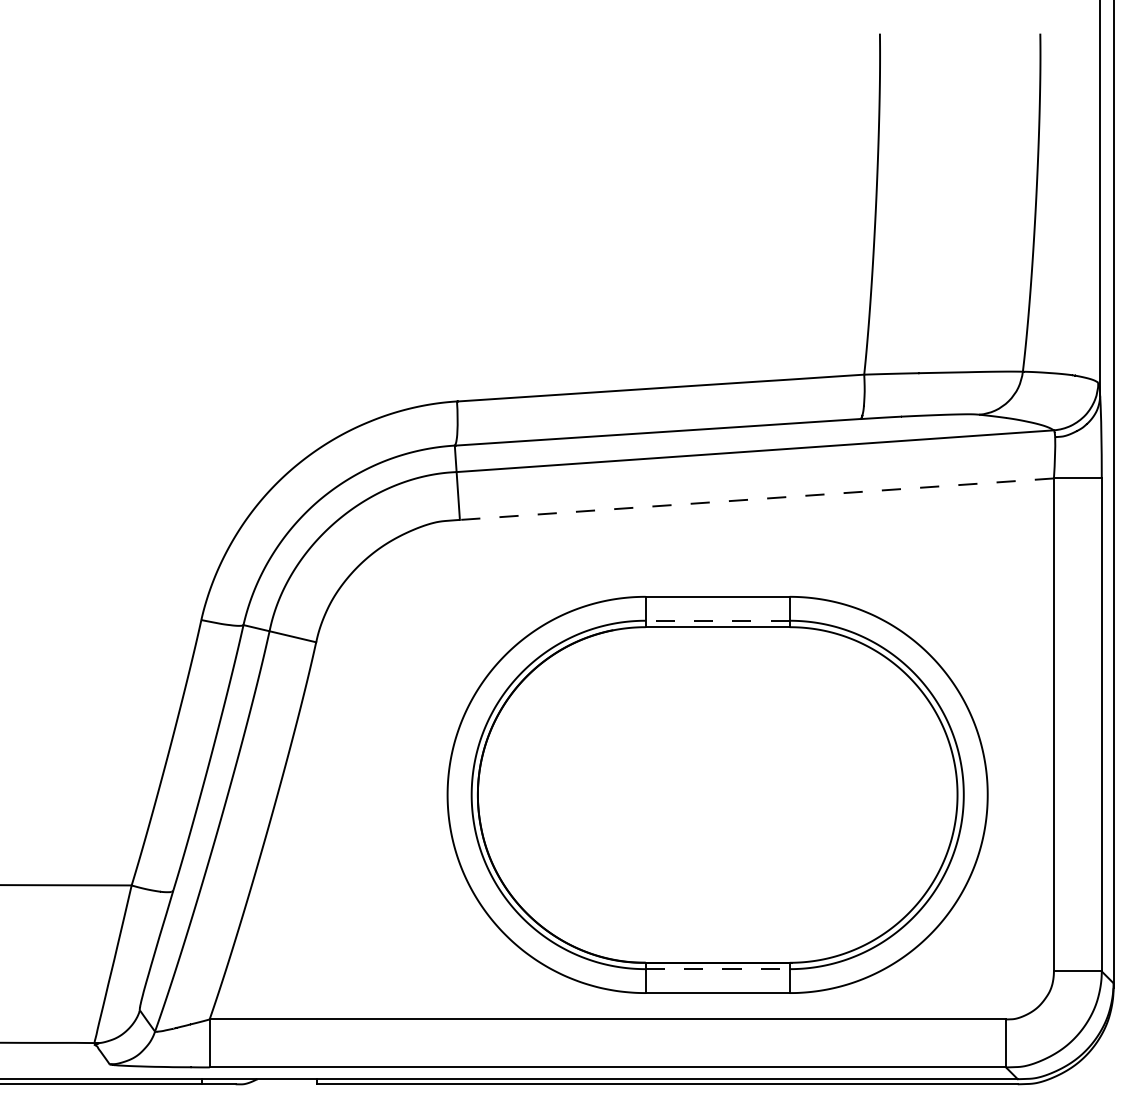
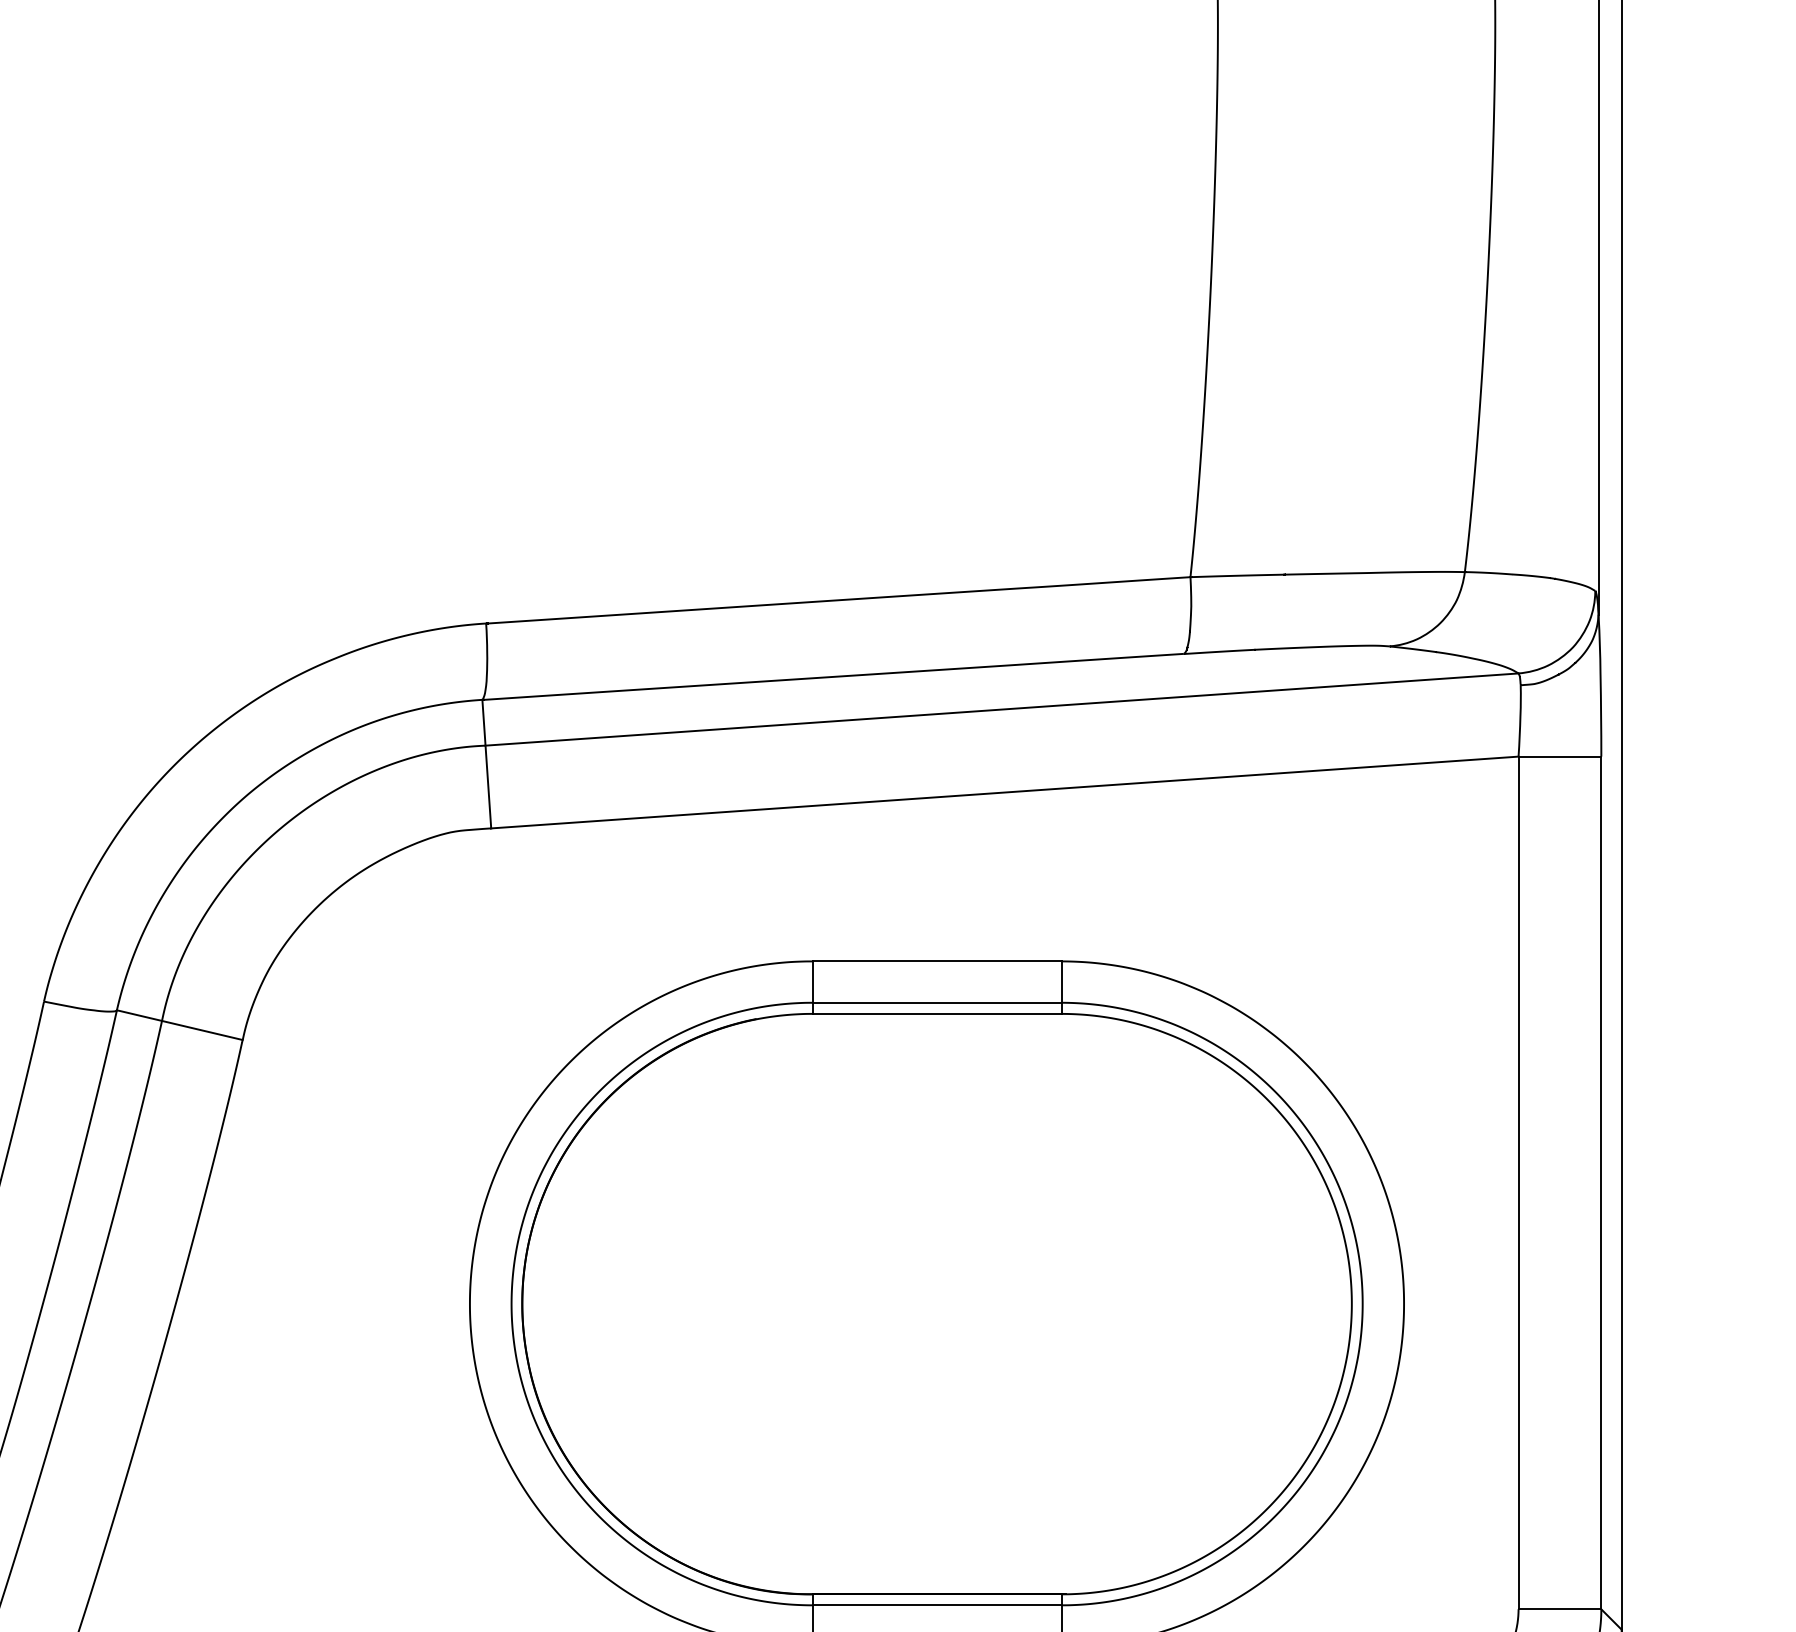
line: (756, 499) -> (1004, 793), dashed -> solid
line: (717, 620) -> (936, 1002), dashed -> solid
line: (717, 969) -> (936, 1605), dashed -> solid

